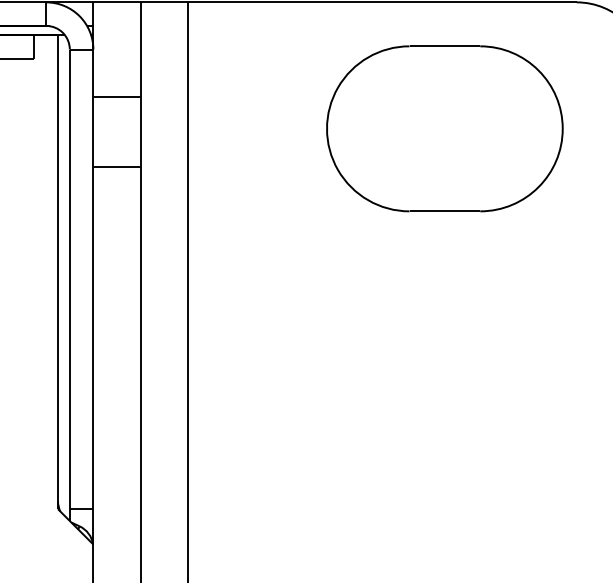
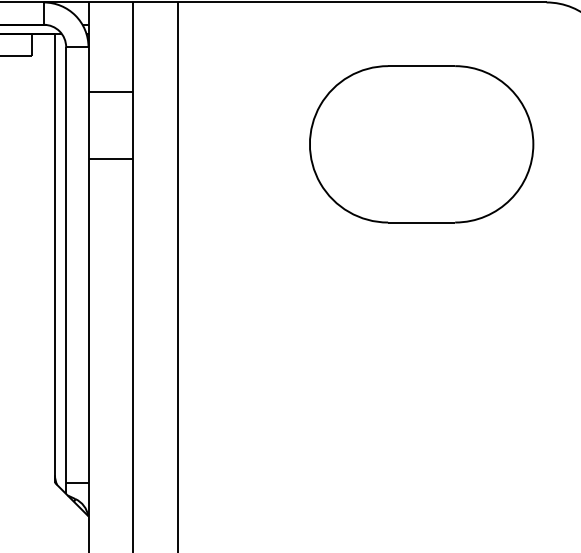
part: (444, 129) -> (421, 144), moved

